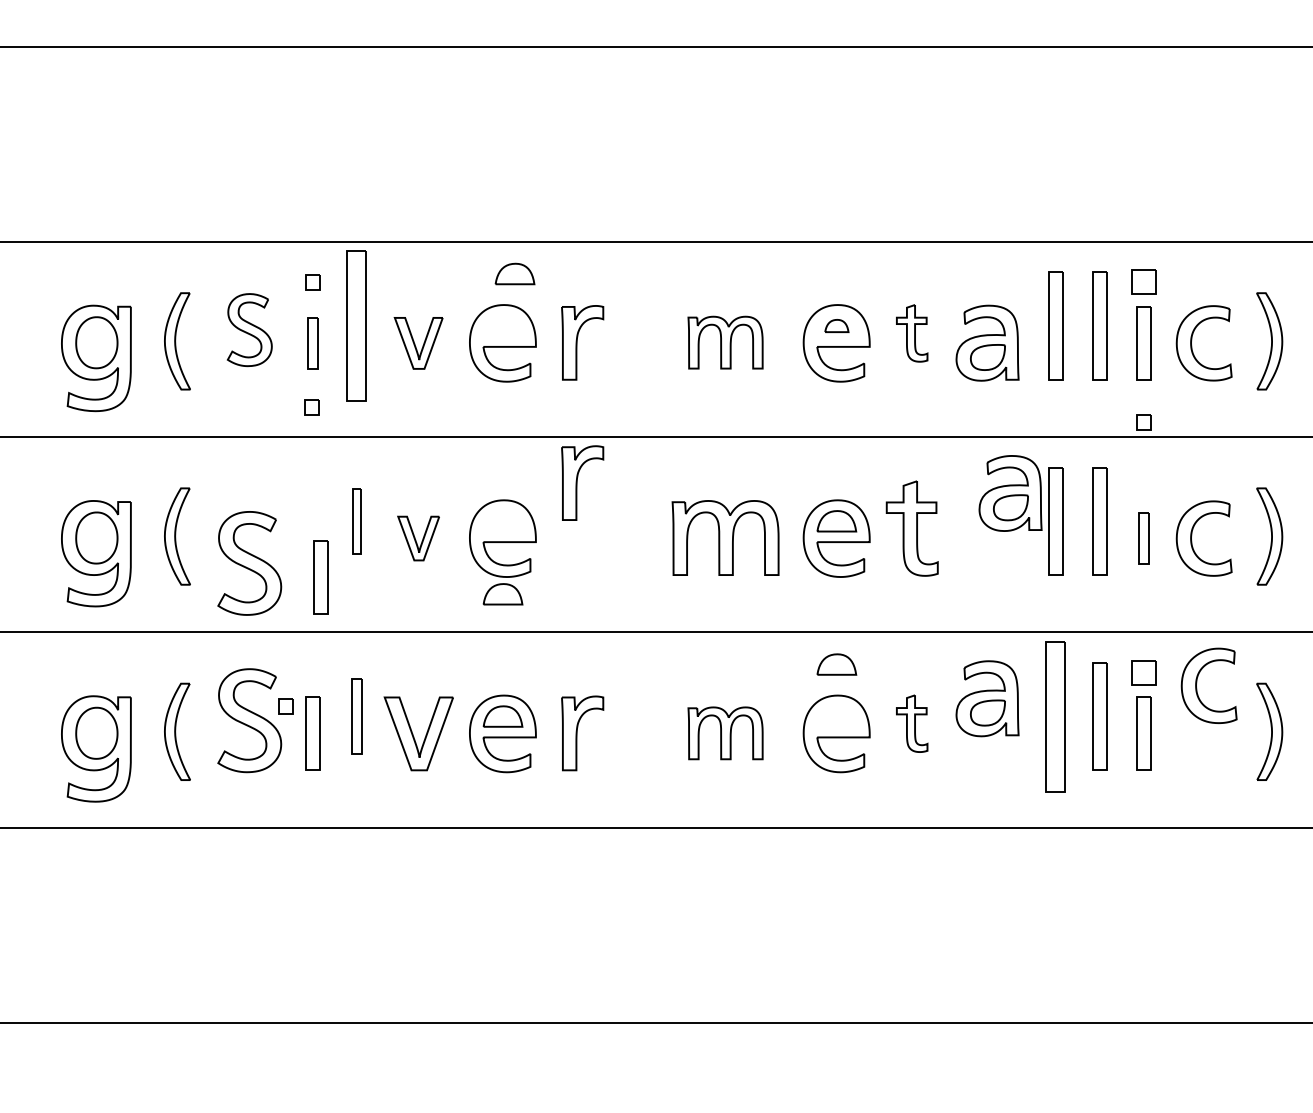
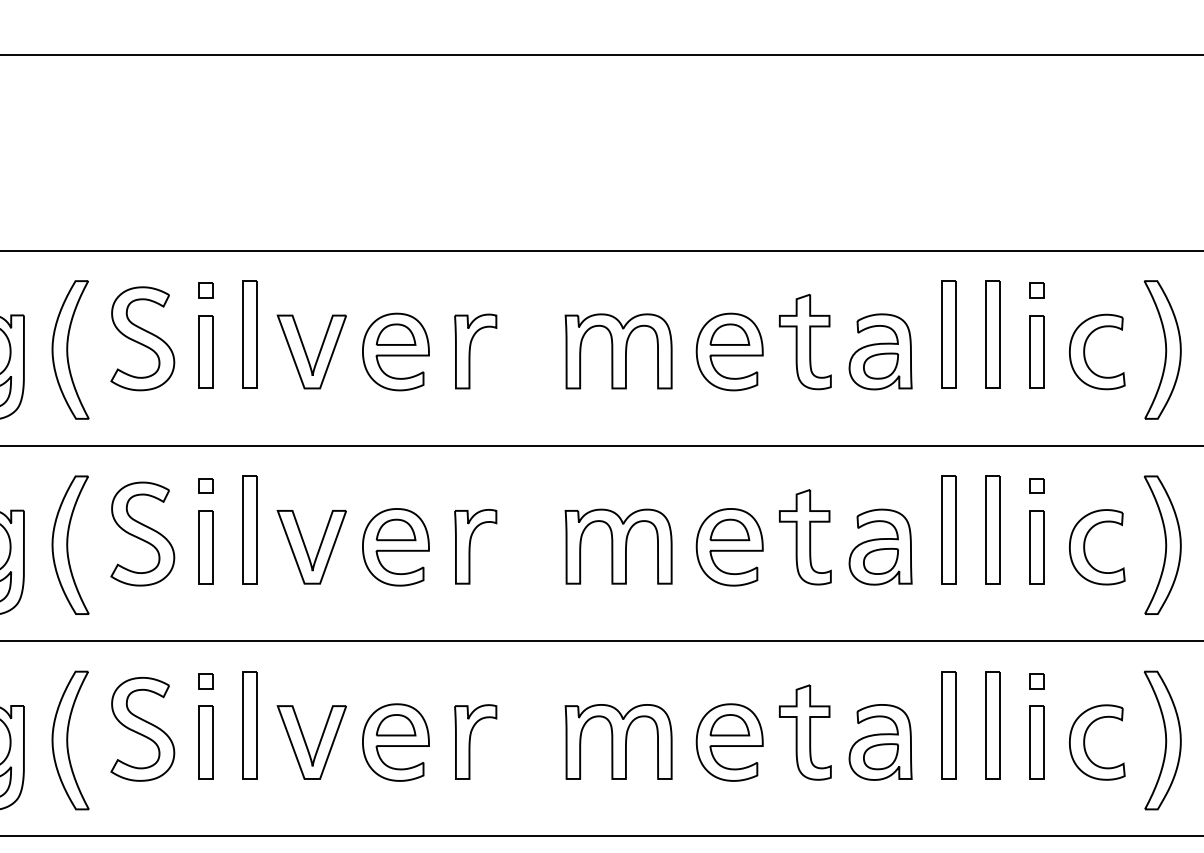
part: (514, 273) -> (395, 334), moved
part: (1143, 282) -> (1036, 291), size x0.62
part: (356, 325) -> (249, 334), size x0.71
part: (836, 325) -> (729, 334), size x1.67
part: (249, 329) -> (142, 338), size x1.43
part: (911, 333) -> (804, 342), size x1.67
part: (177, 341) -> (70, 350), size x1.43
part: (1269, 341) -> (1162, 350), size x1.43
part: (725, 342) -> (618, 351), size x1.43
part: (312, 343) -> (205, 352), size x1.43
part: (418, 343) -> (311, 352), size x1.43
part: (311, 407) -> (205, 486), moved
part: (1143, 422) -> (1036, 486), moved
part: (582, 482) -> (475, 546), moved
part: (1010, 493) -> (880, 547), moved
part: (356, 521) -> (249, 530), size x1.67
part: (177, 536) -> (70, 545), size x1.43
part: (1269, 536) -> (1162, 545), size x1.43
part: (418, 538) -> (311, 547), size x1.67
part: (1143, 538) -> (1036, 547), size x1.43
part: (249, 563) -> (142, 534), moved
part: (320, 577) -> (205, 547), moved
part: (502, 594) -> (395, 530), moved
part: (836, 664) -> (729, 725), moved
part: (1143, 672) -> (1036, 681), size x0.62
part: (1197, 682) -> (1085, 739), moved
part: (987, 698) -> (880, 742), moved
part: (285, 706) -> (205, 681), moved
part: (356, 716) -> (249, 725), size x1.43
part: (1055, 716) -> (948, 725), size x0.71
part: (911, 723) -> (804, 732), size x1.67
part: (177, 731) -> (70, 740), size x1.43
part: (1269, 731) -> (1162, 740), size x1.43
part: (725, 733) -> (618, 742), size x1.43

